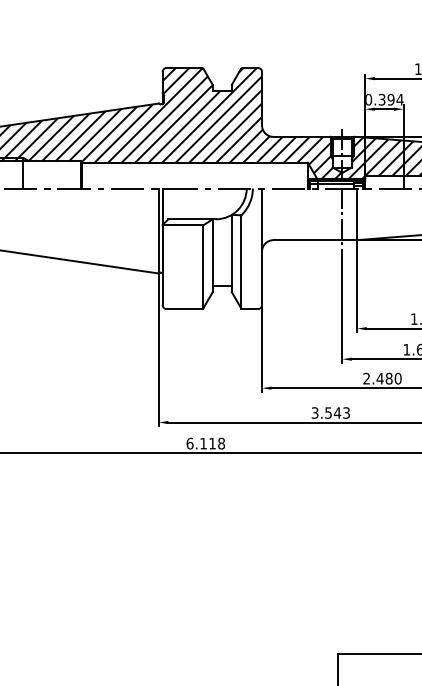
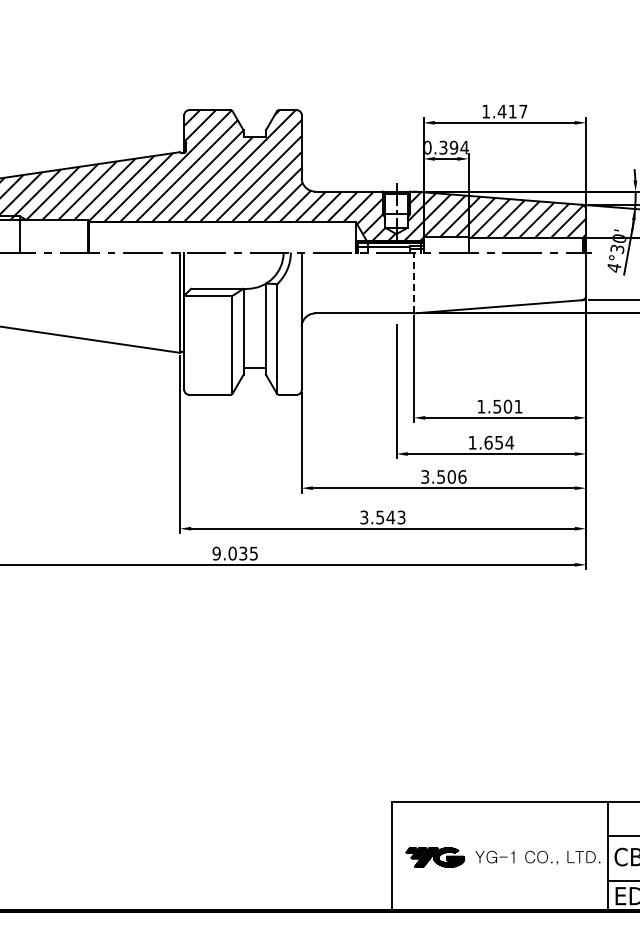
line: (357, 213) -> (414, 282), solid -> dashed
line: (342, 218) -> (396, 287), removed
text: (382, 378) -> (443, 476), 2.480 -> 3.506
text: (205, 443) -> (235, 553), 6.118 -> 9.035

